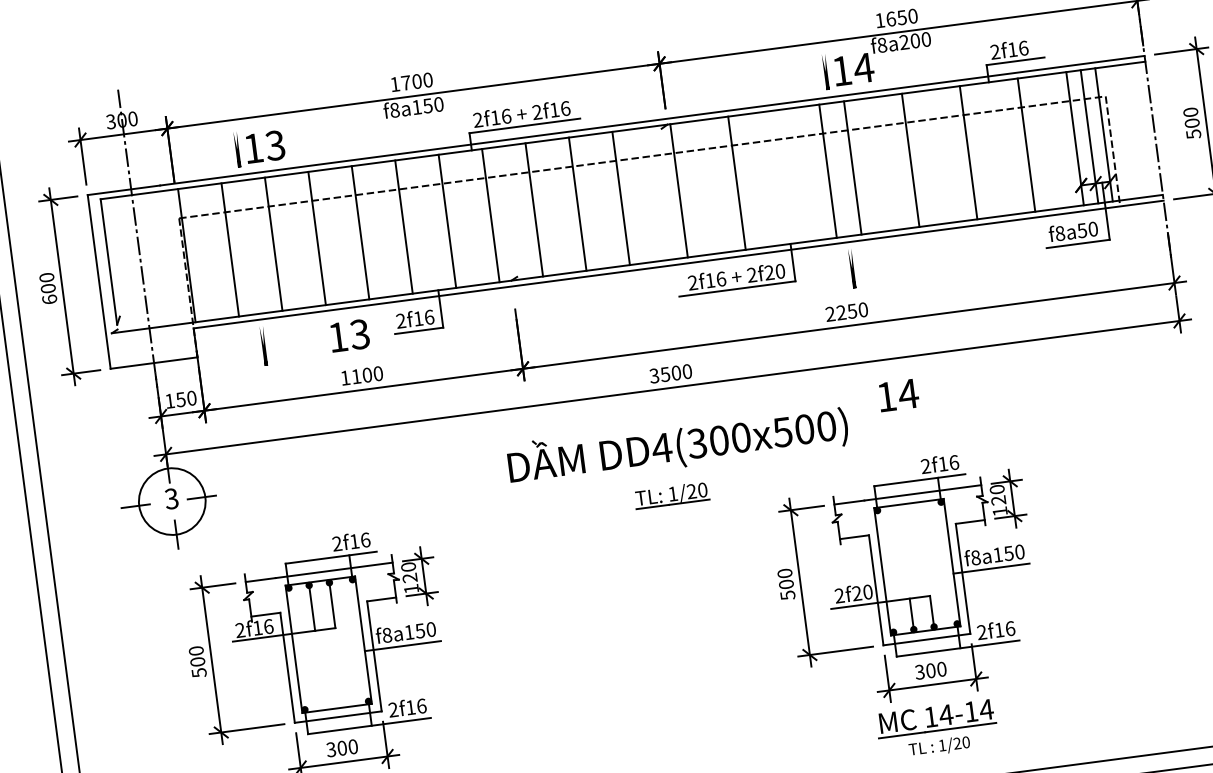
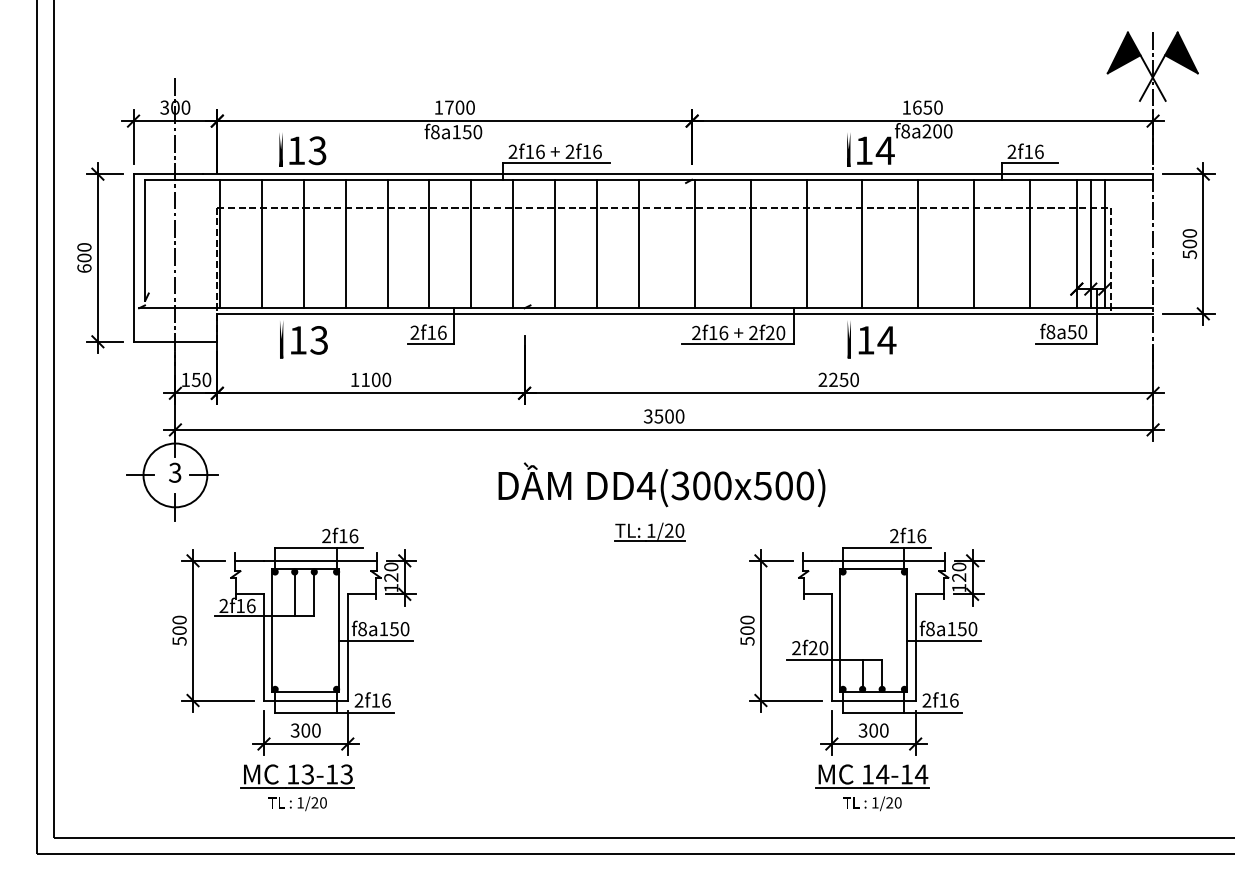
line: (827, 170) -> (806, 243), moved
text: (349, 335) -> (309, 340), moved
text: (898, 395) -> (877, 340), moved

